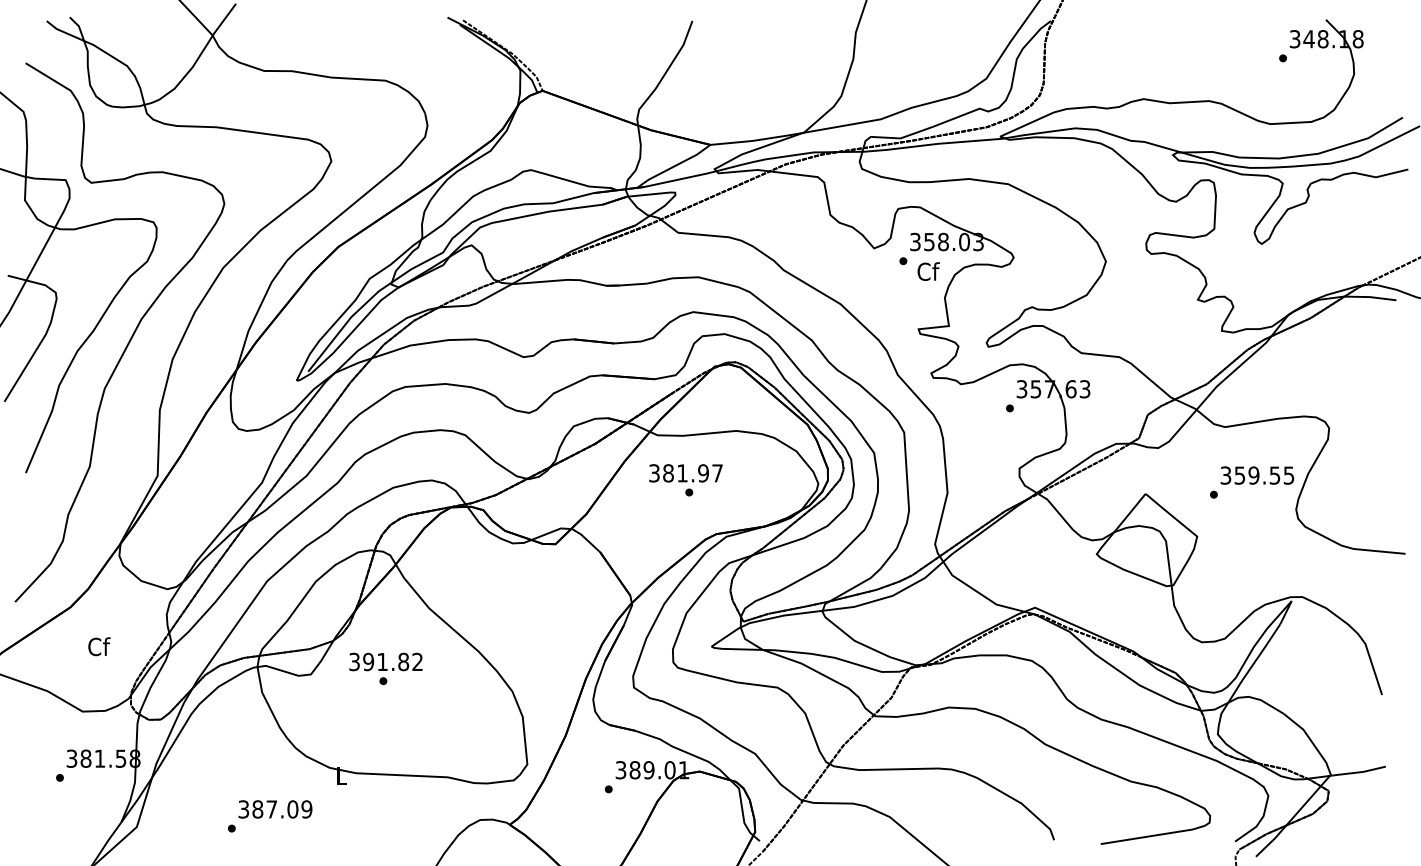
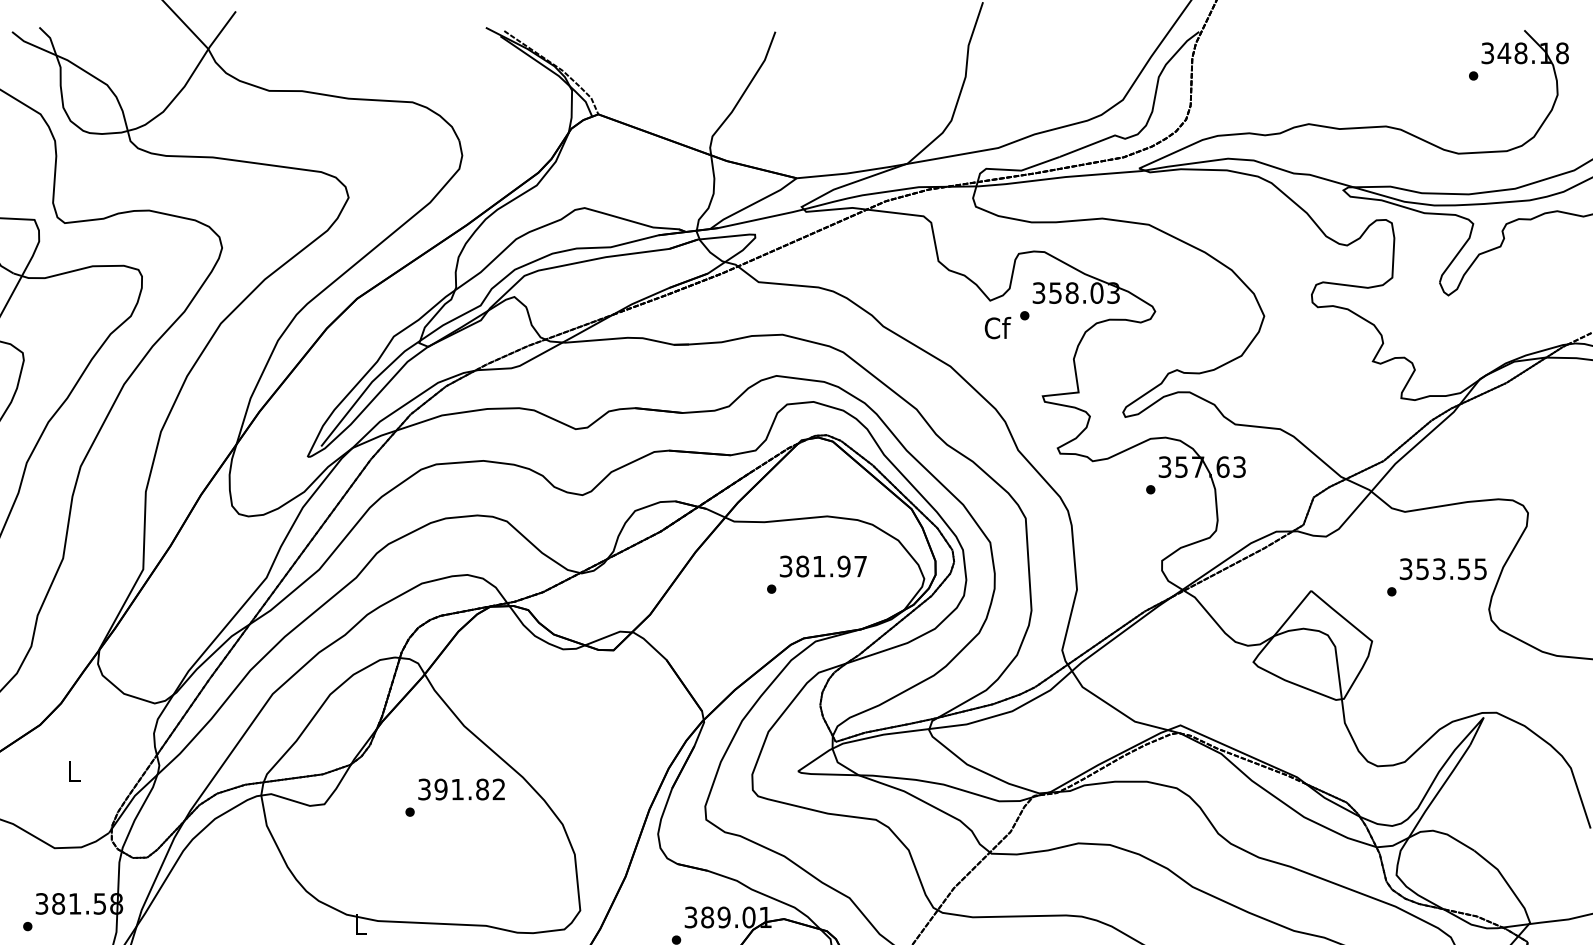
text: (928, 271) -> (997, 327), moved
text: (685, 473) -> (822, 566), moved
text: (1253, 475) -> (1438, 569), 359.55 -> 353.55
text: (99, 646) -> (74, 771), Cf -> L
text: (385, 661) -> (461, 788), moved

